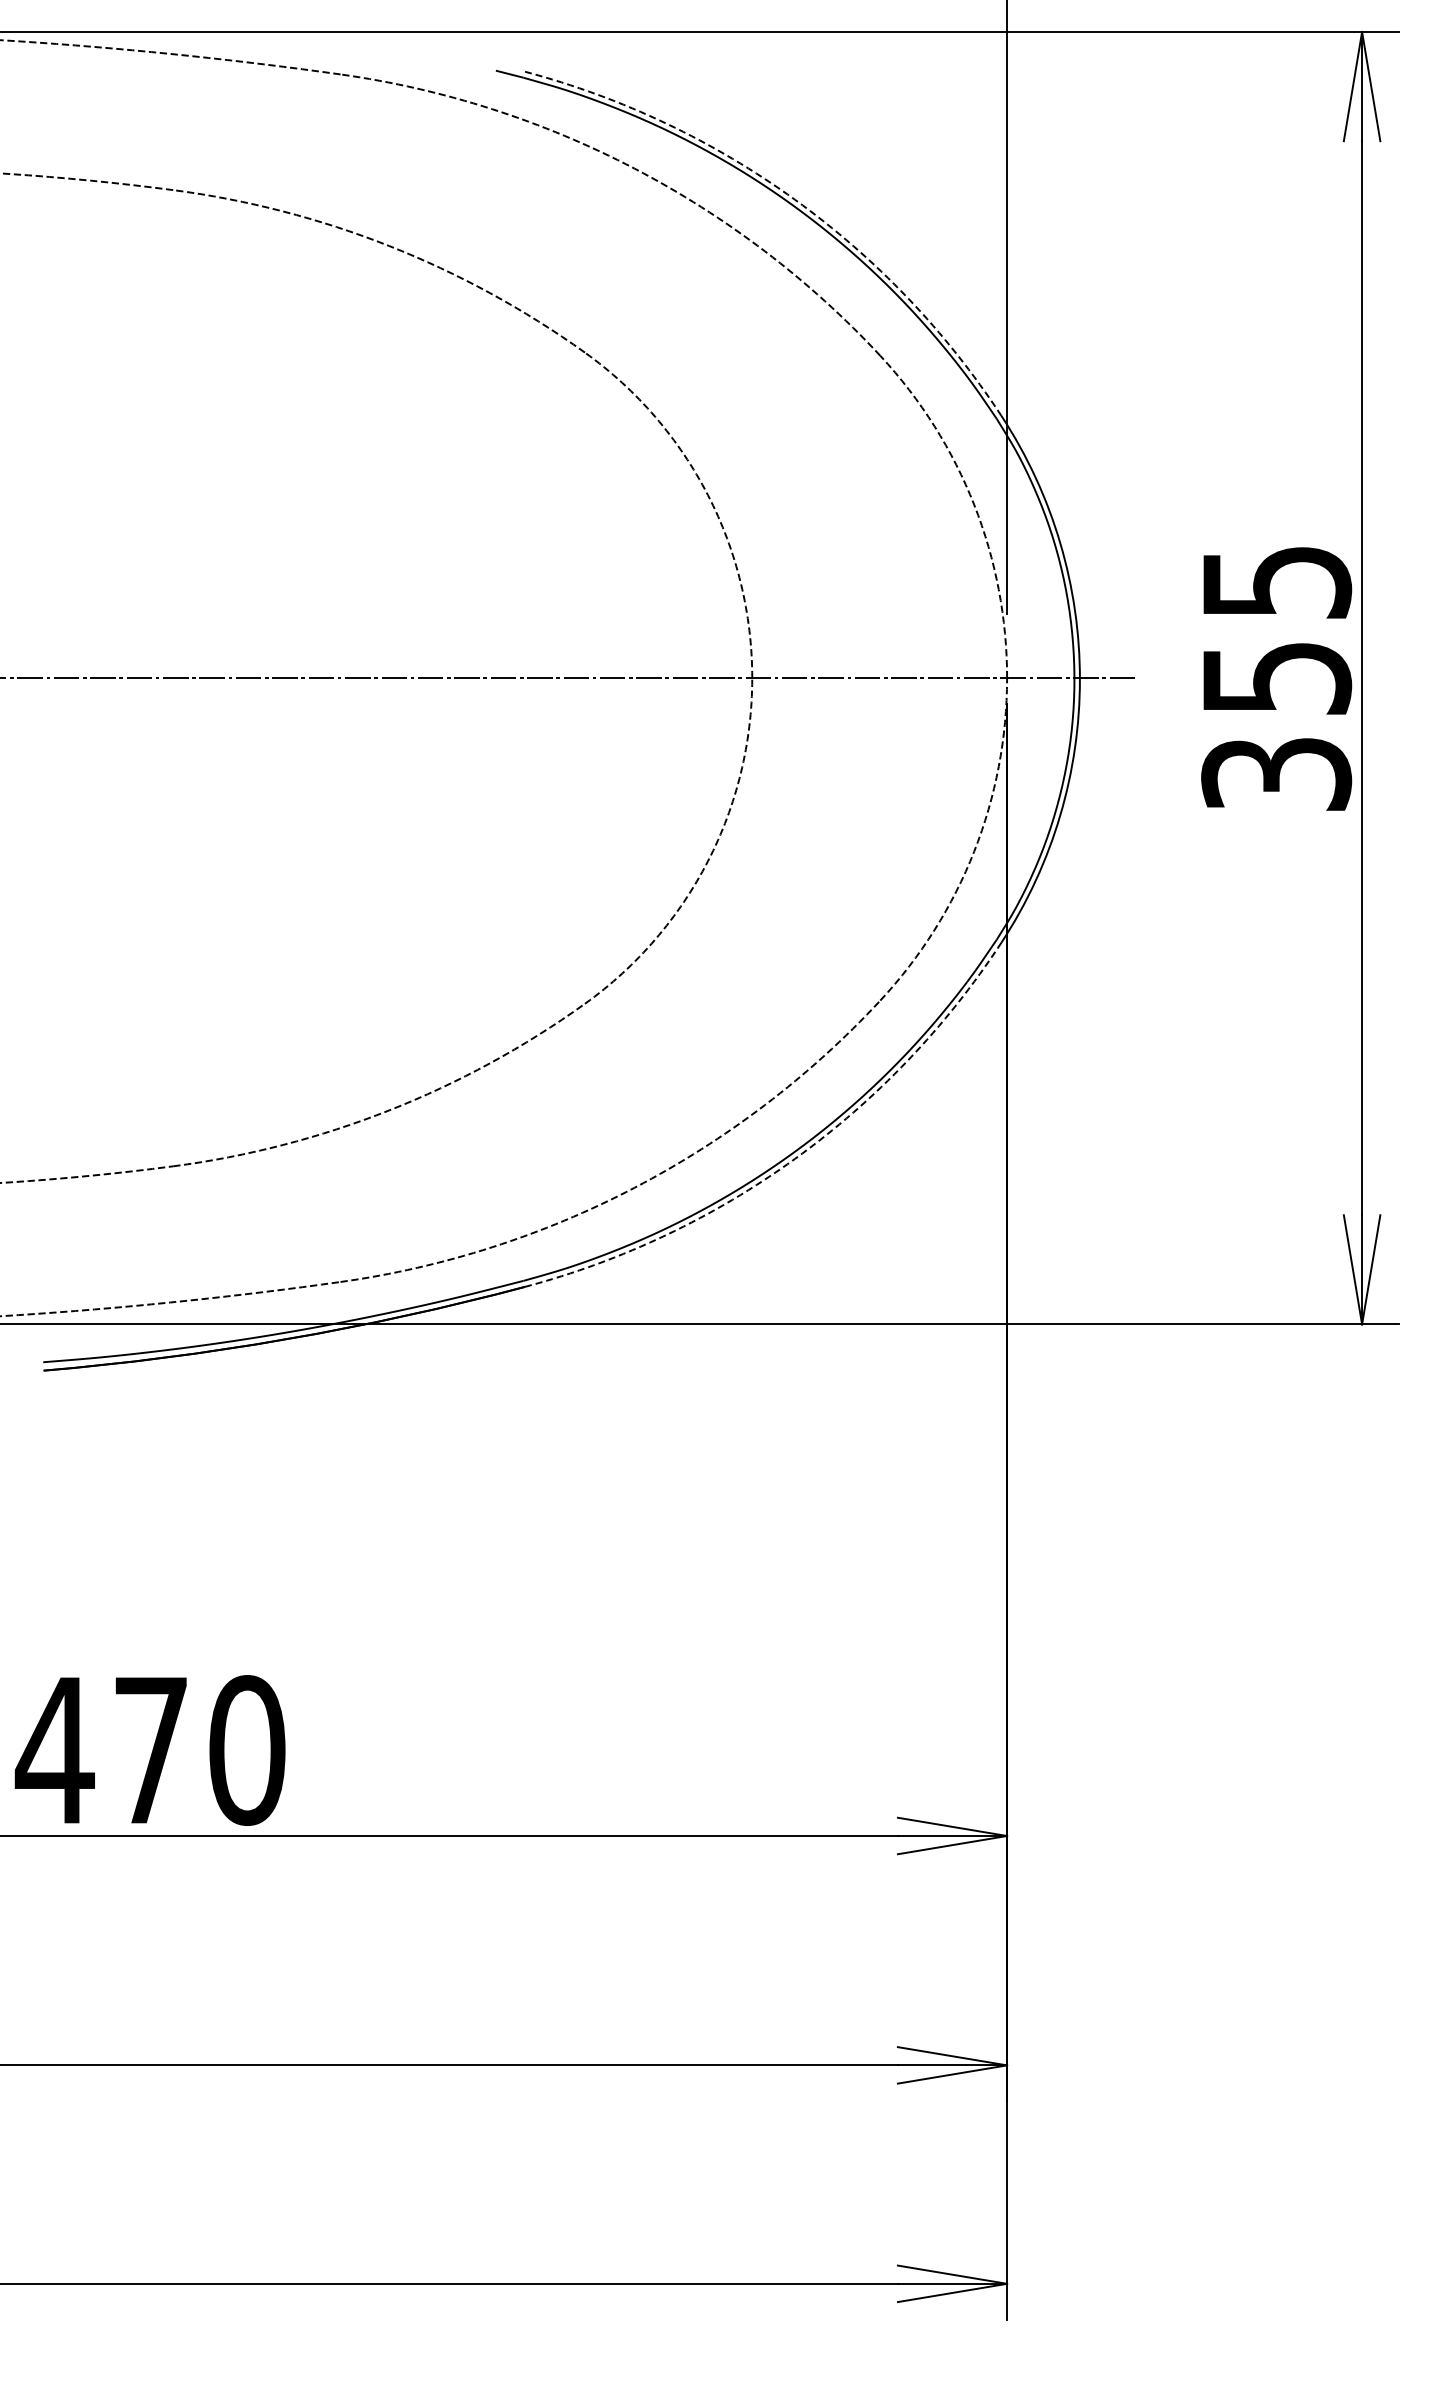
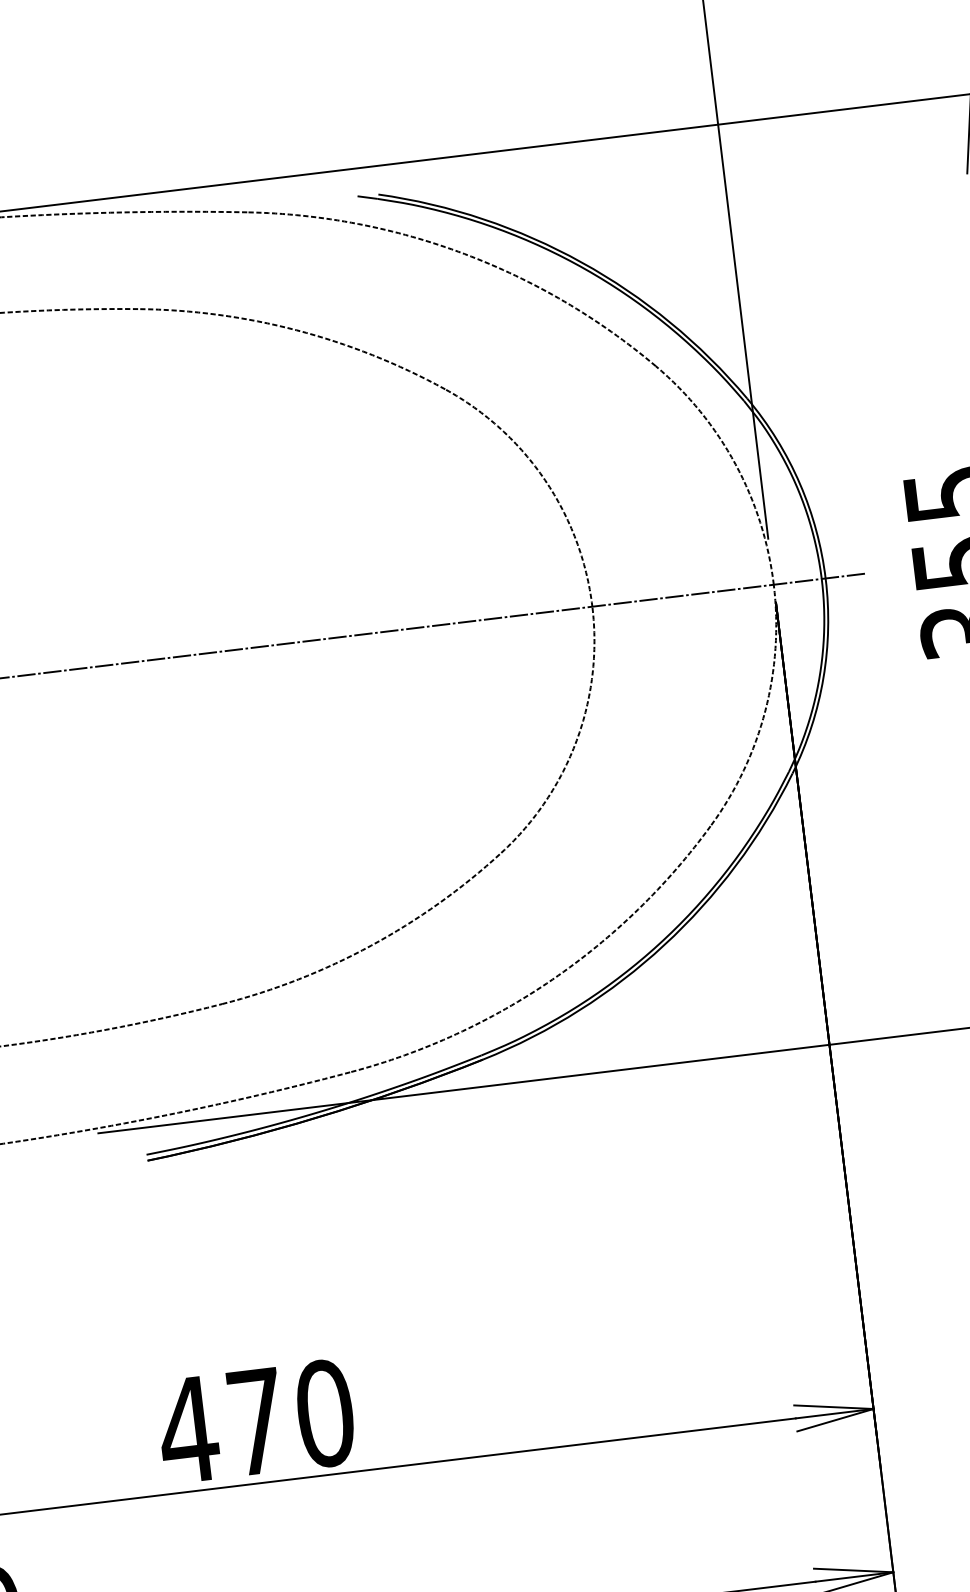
arc: (795, 199) -> (581, 262), dashed -> solid
arc: (795, 1158) -> (664, 944), dashed -> solid

